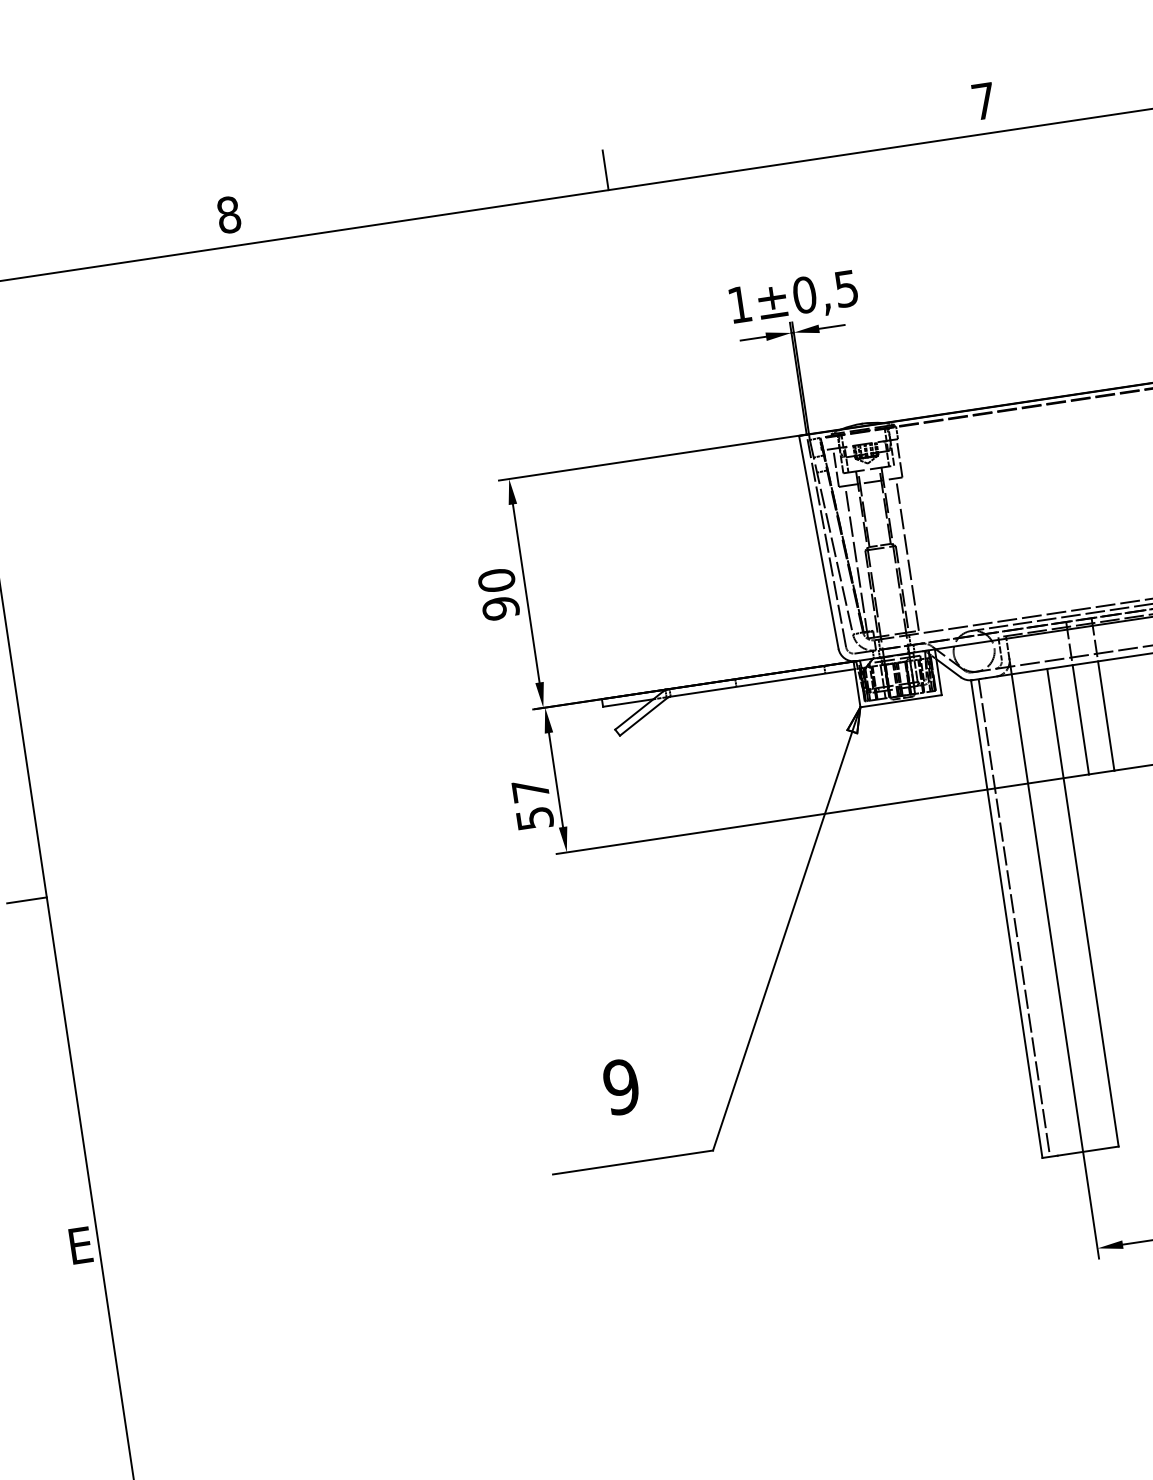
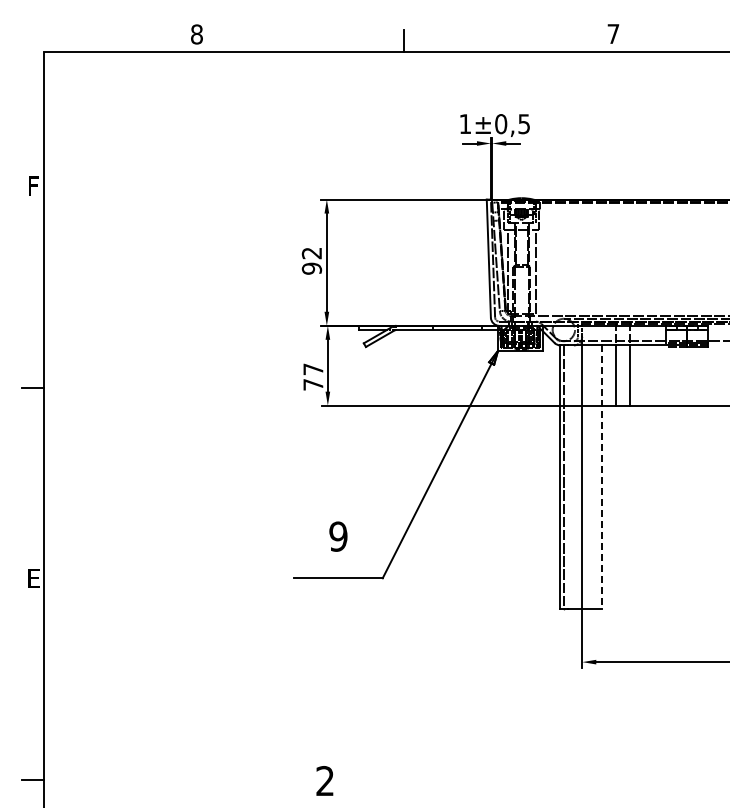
text: (495, 580) -> (311, 253), 90 -> 92
text: (535, 817) -> (313, 384), 57 -> 77
line: (1082, 908) -> (601, 477), solid -> dashed

